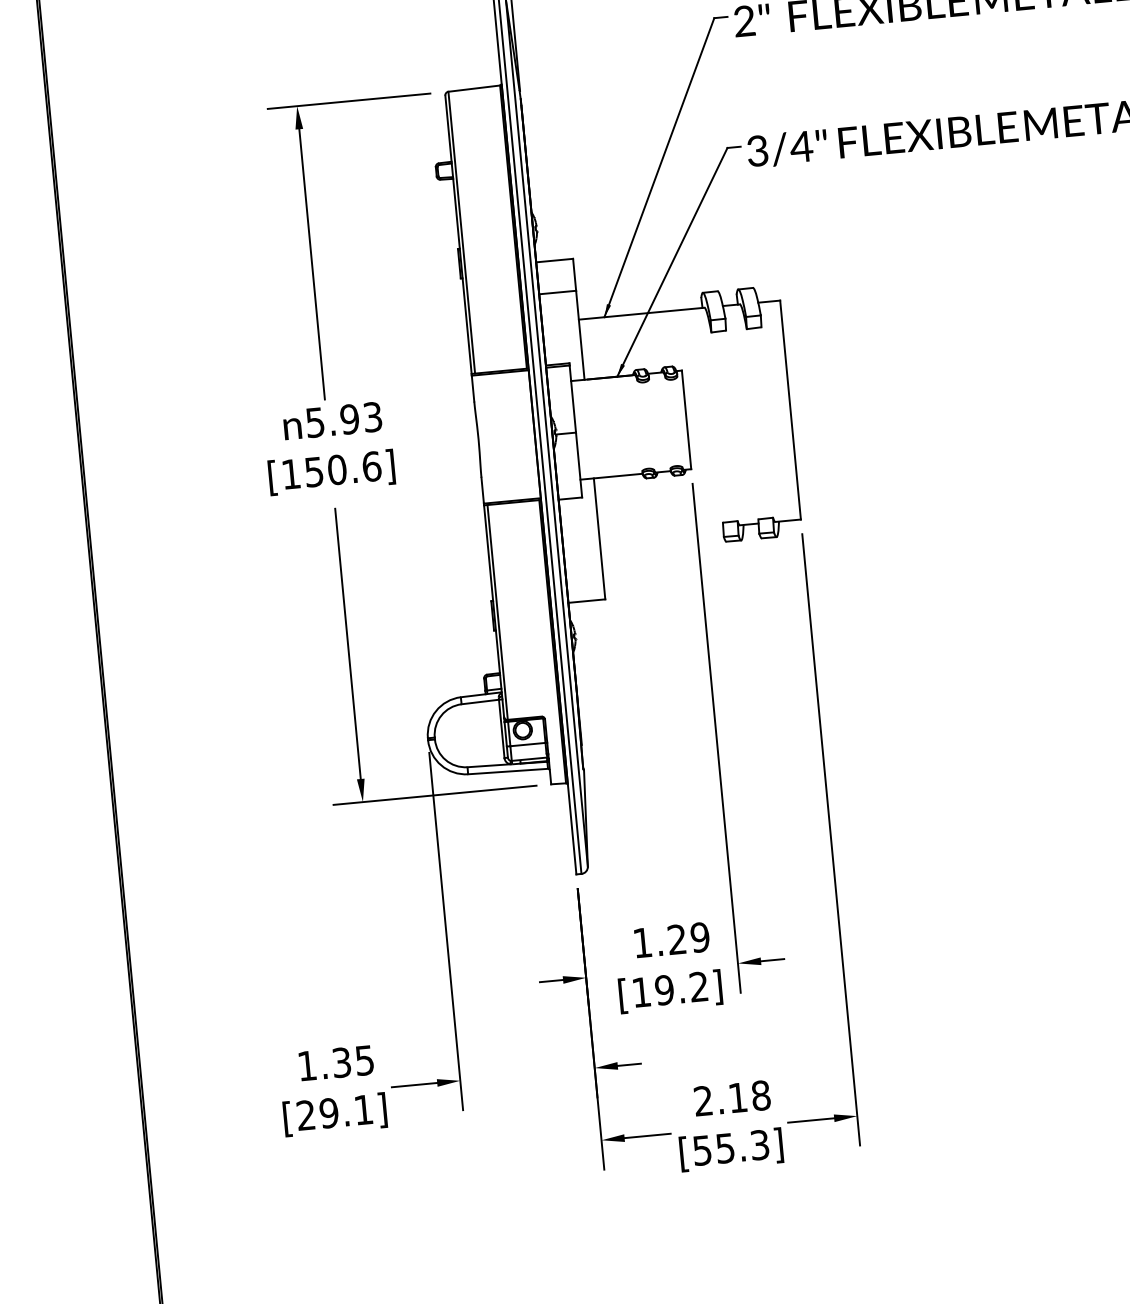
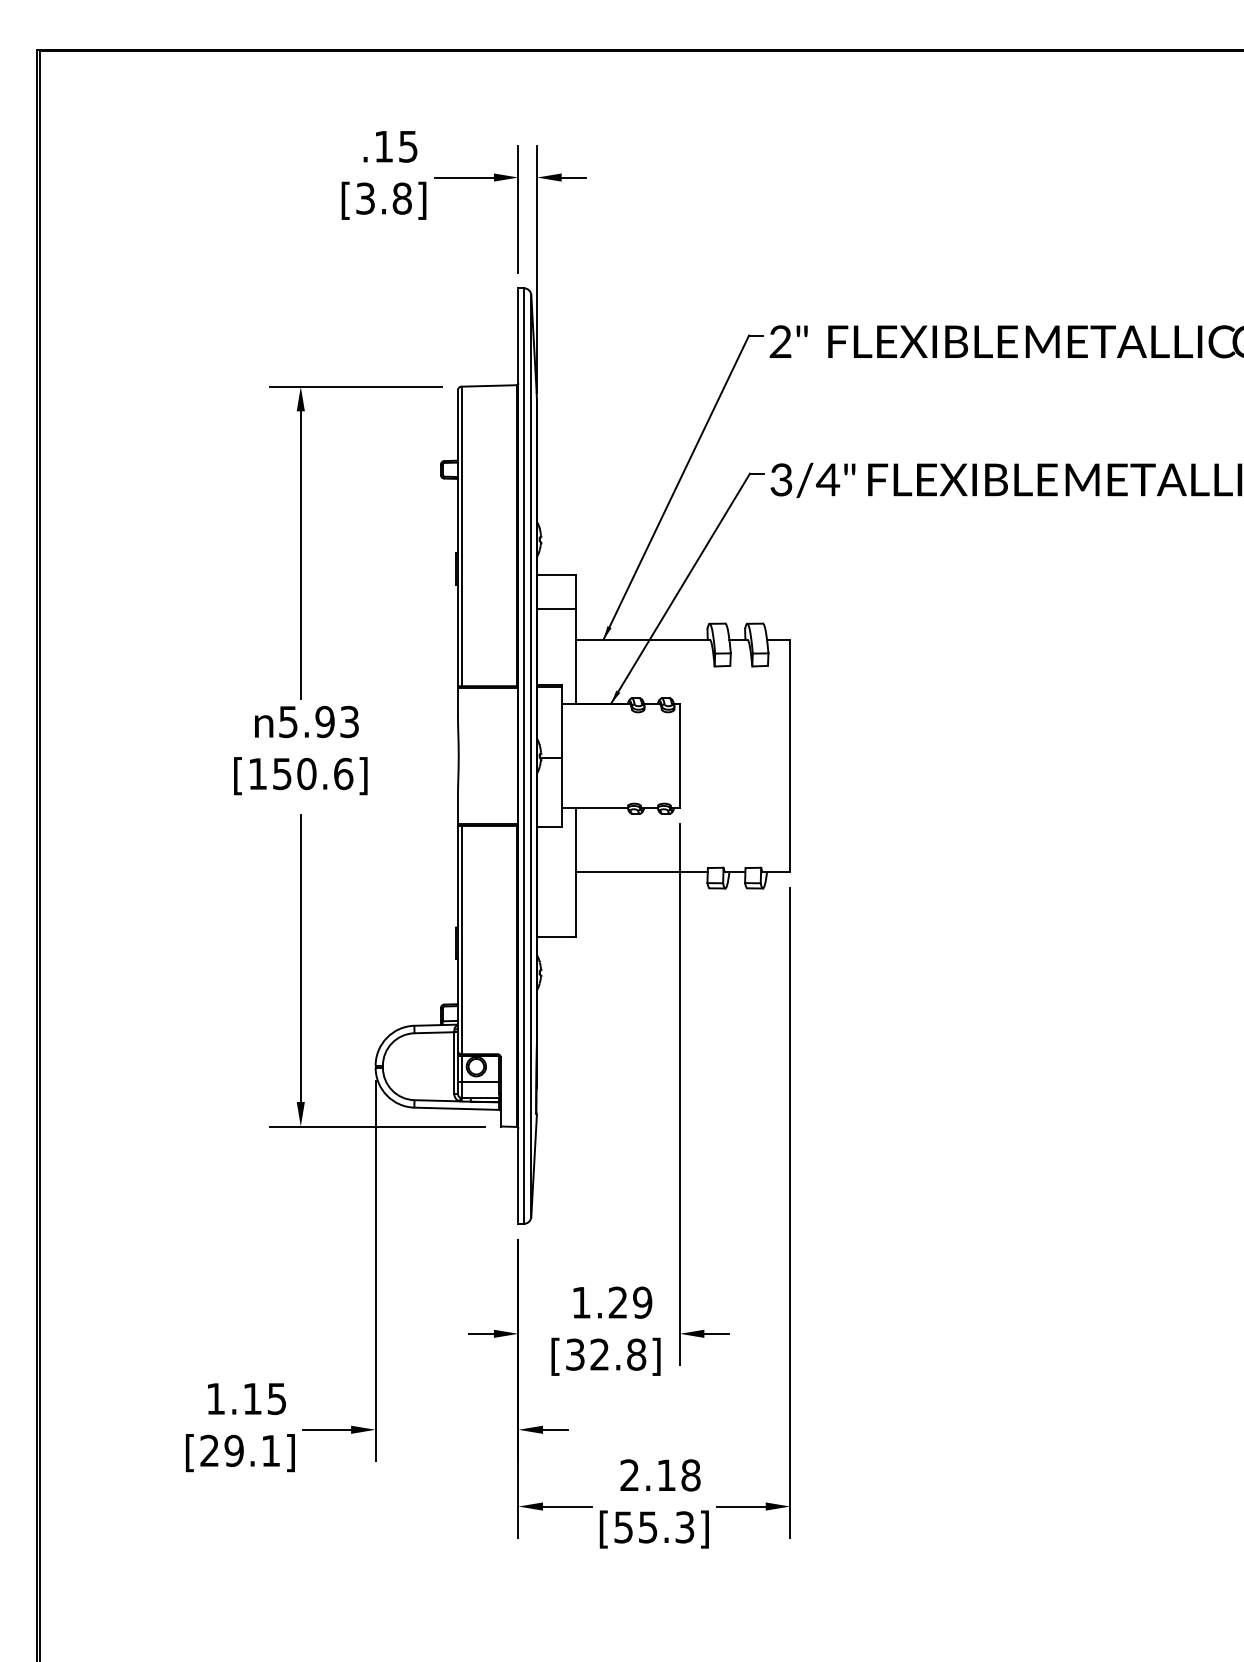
line: (660, 532) -> (641, 872), added
text: (670, 989) -> (606, 1354), [19.2] -> [32.8]
text: (341, 1062) -> (252, 1398), 1.35 -> 1.15

